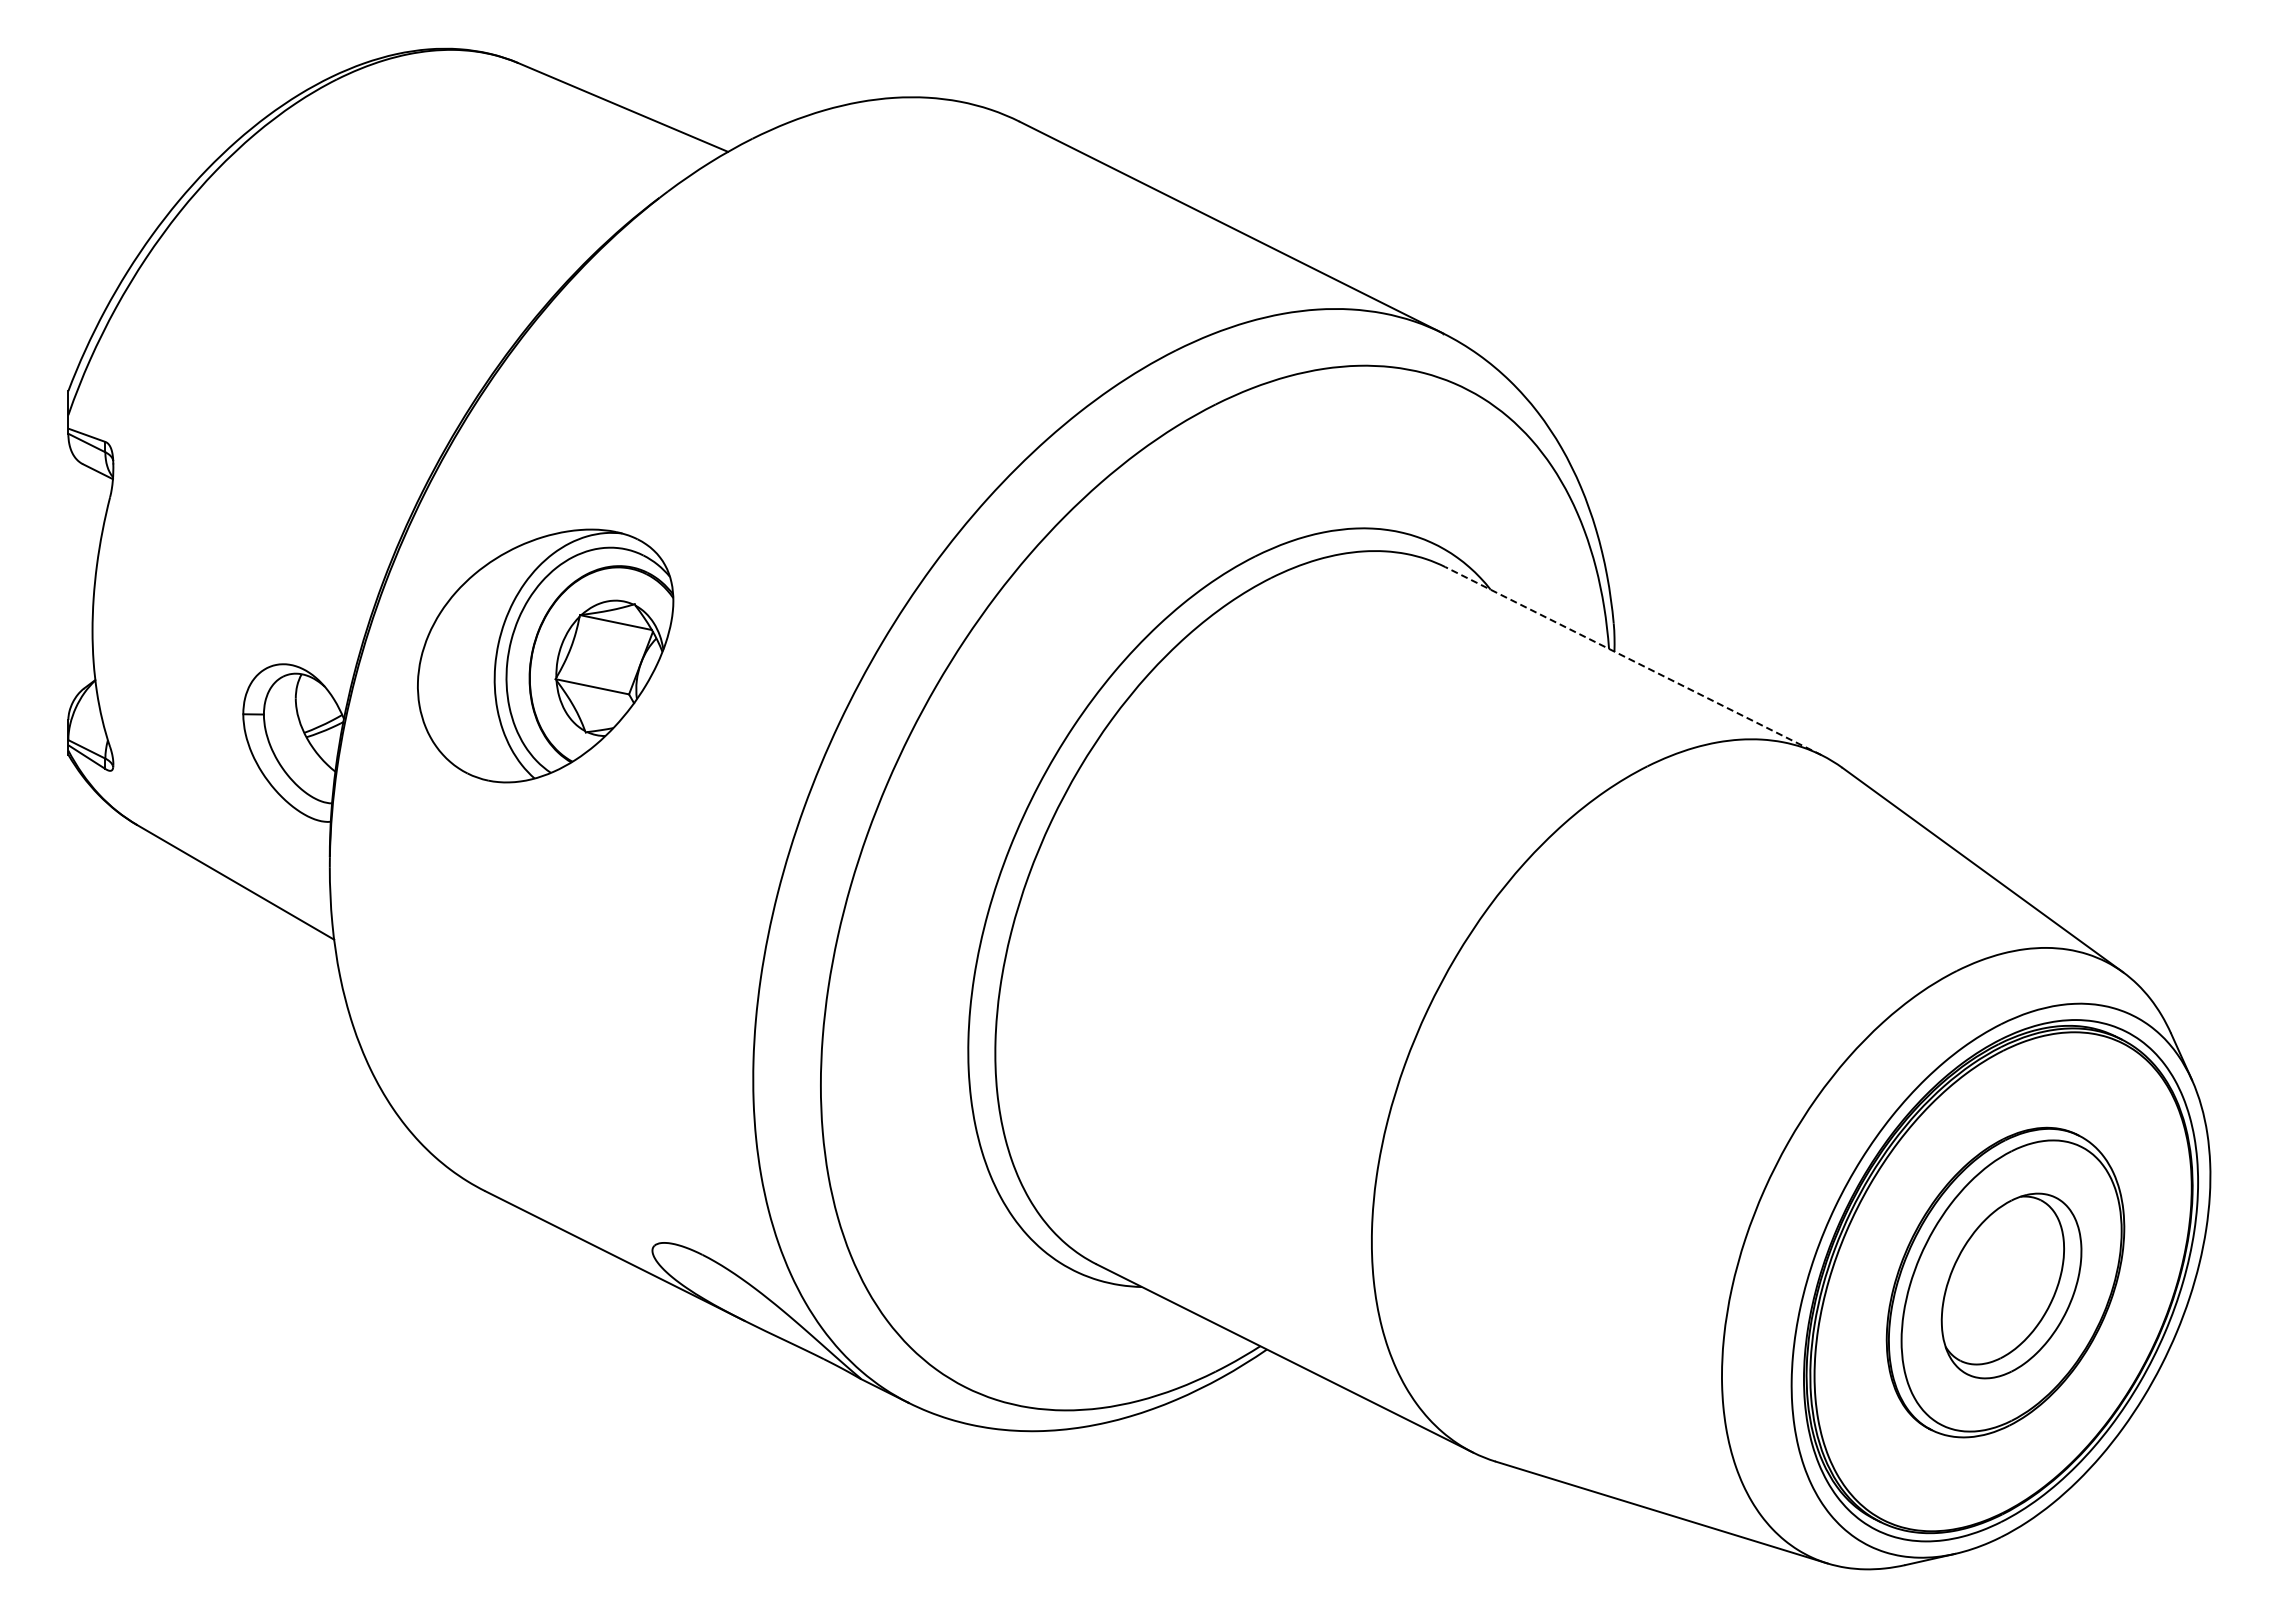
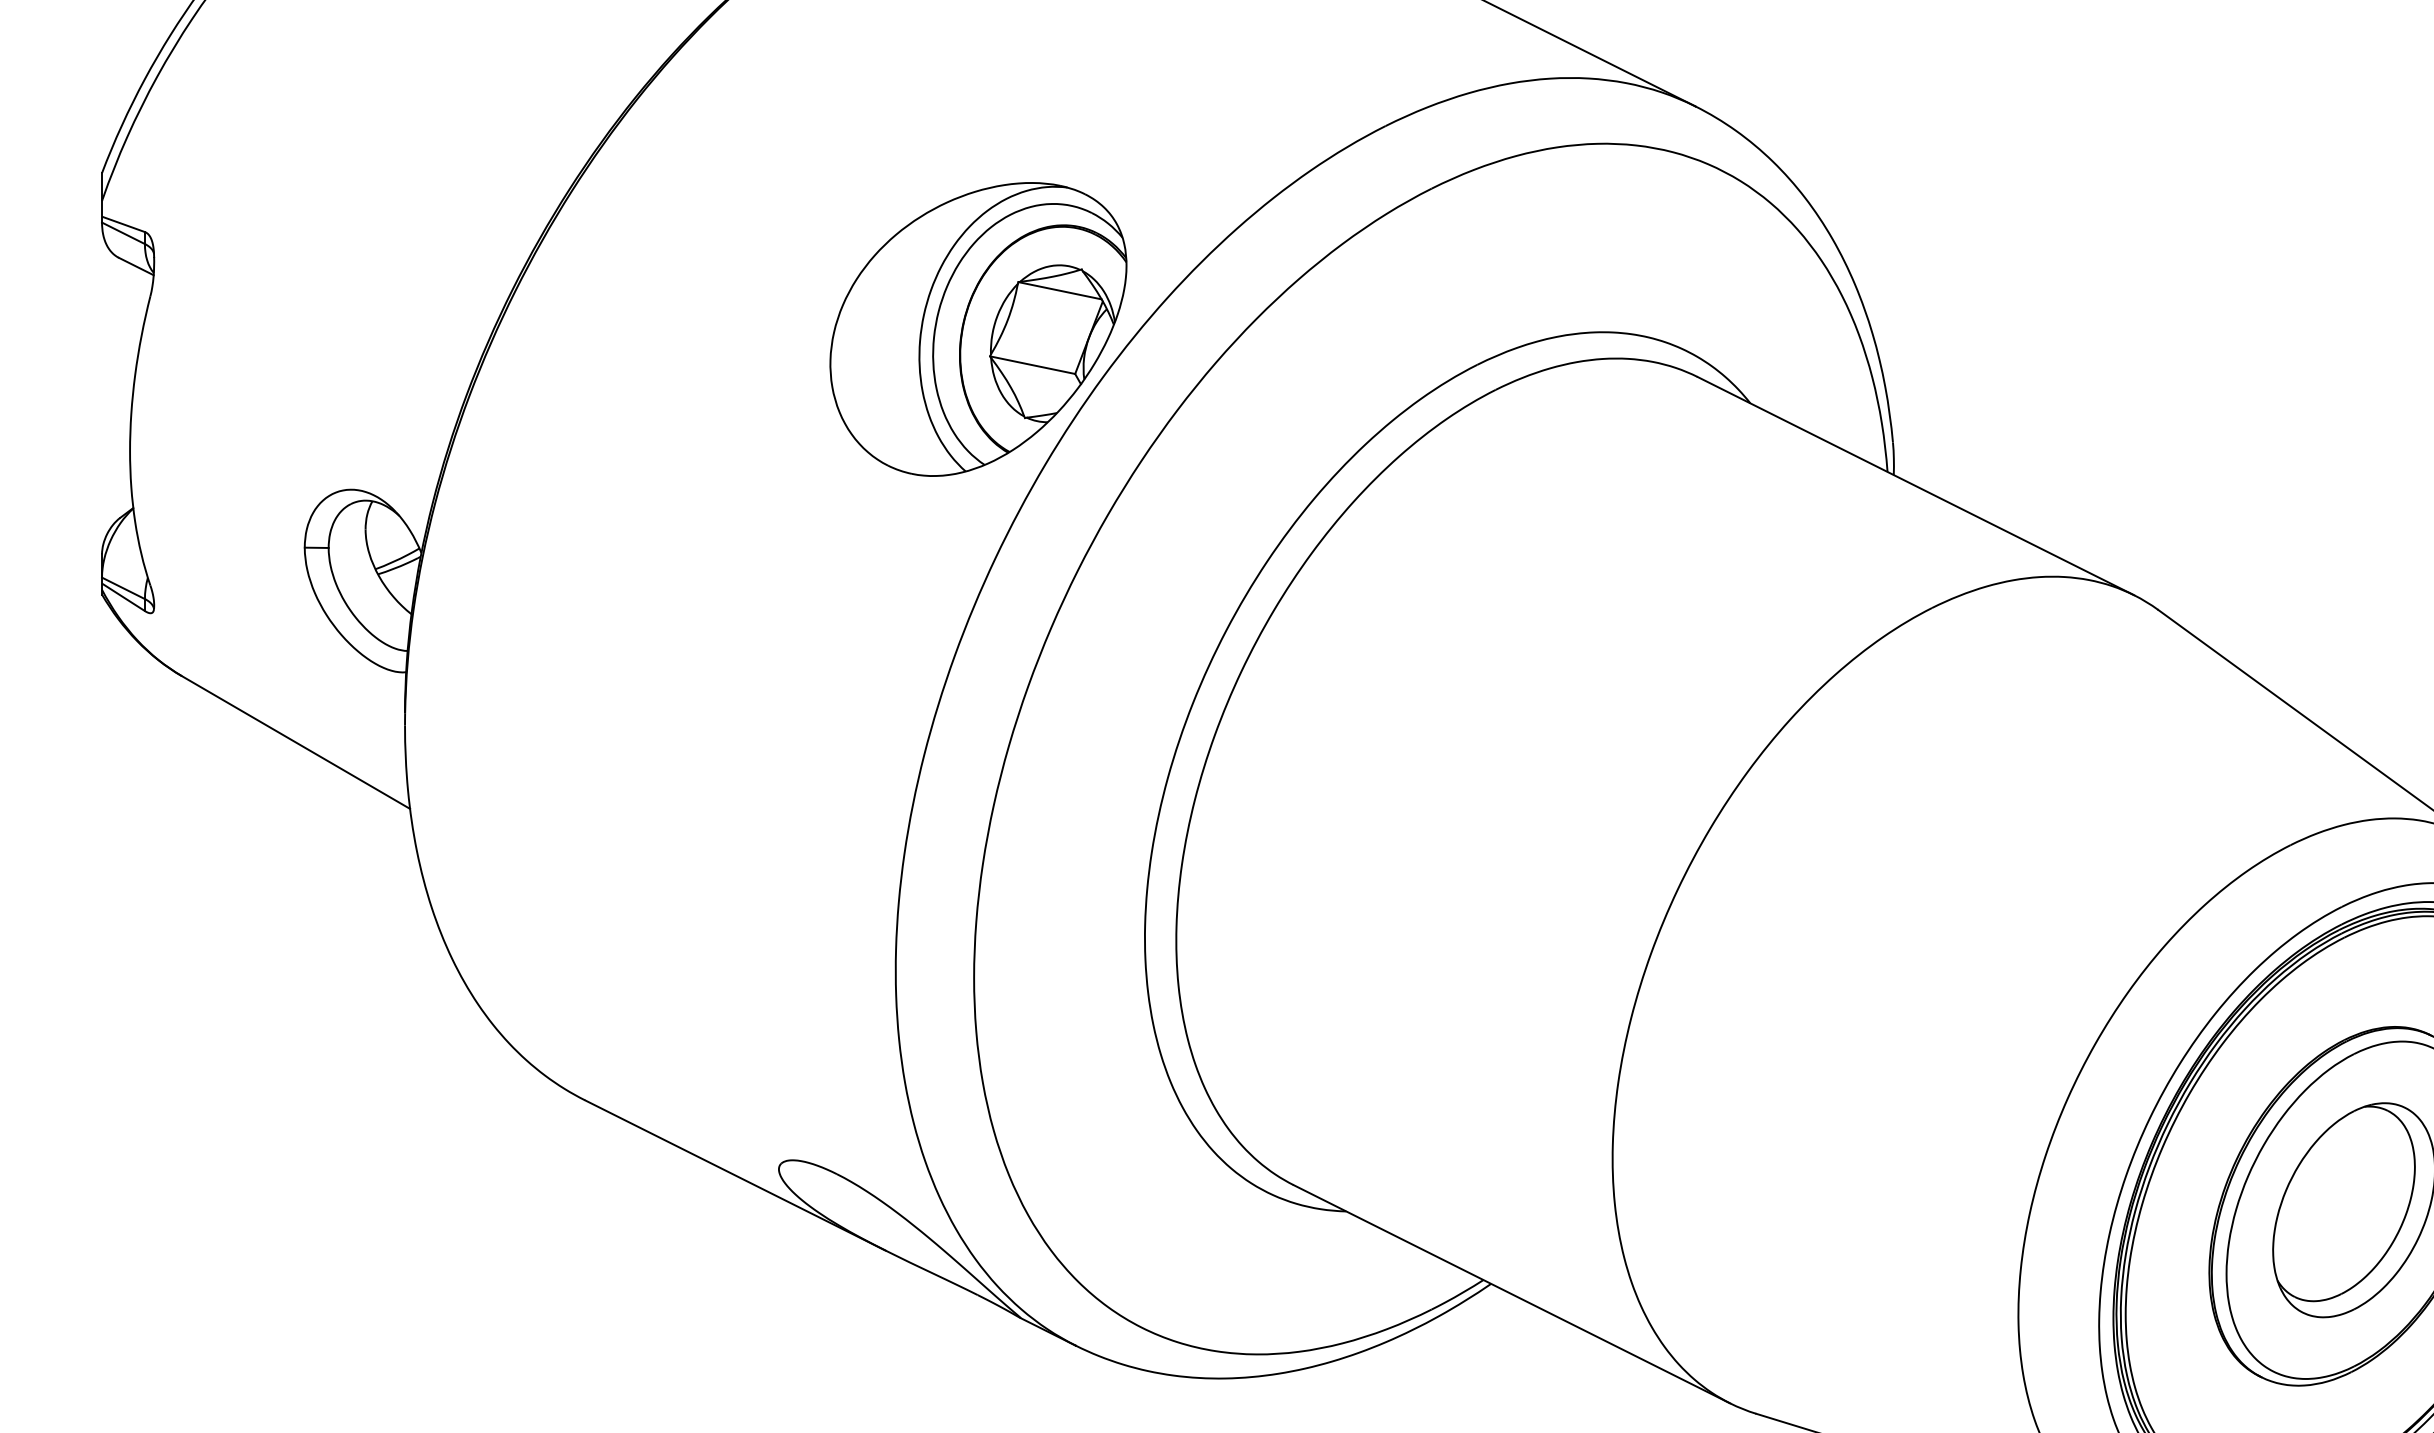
part: (545, 655) -> (978, 328), moved
line: (1633, 660) -> (1915, 485), dashed -> solid

